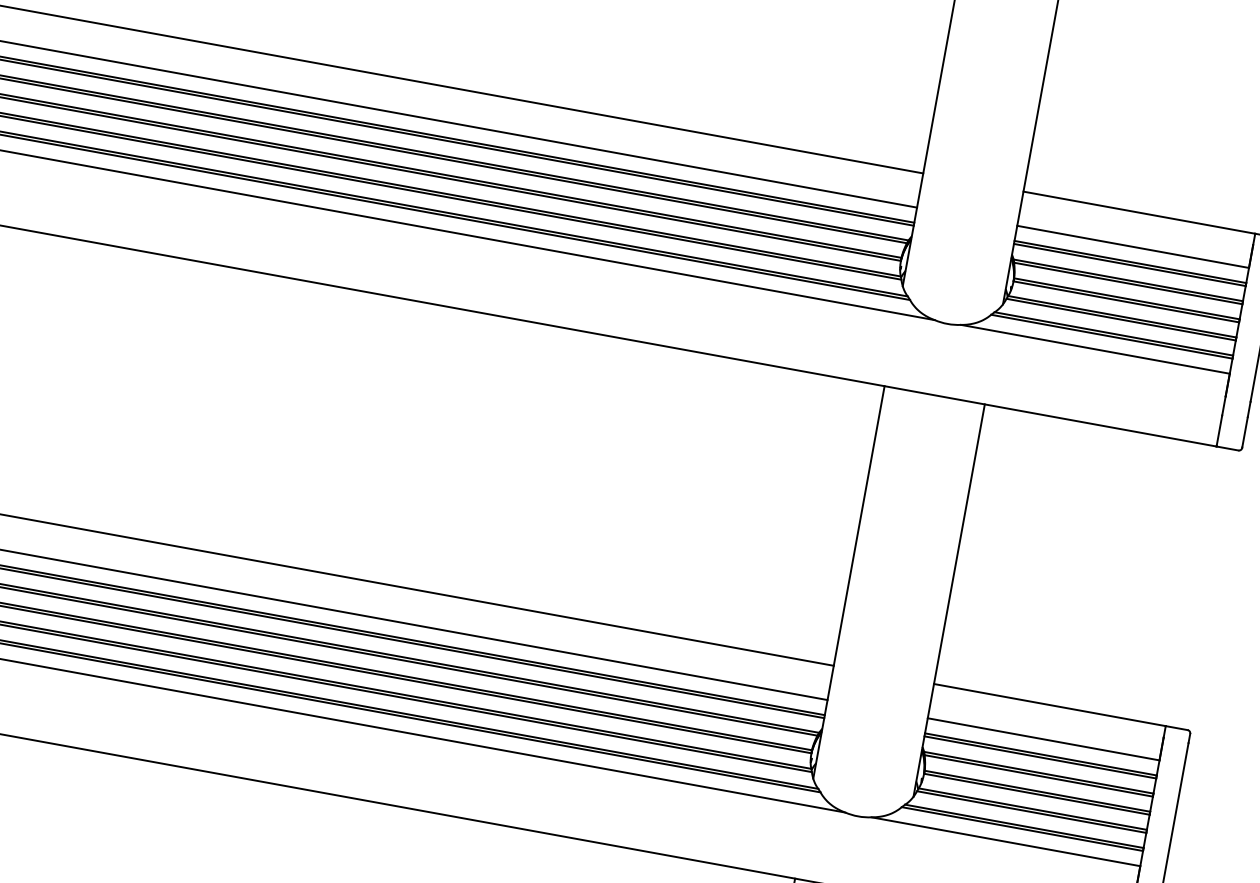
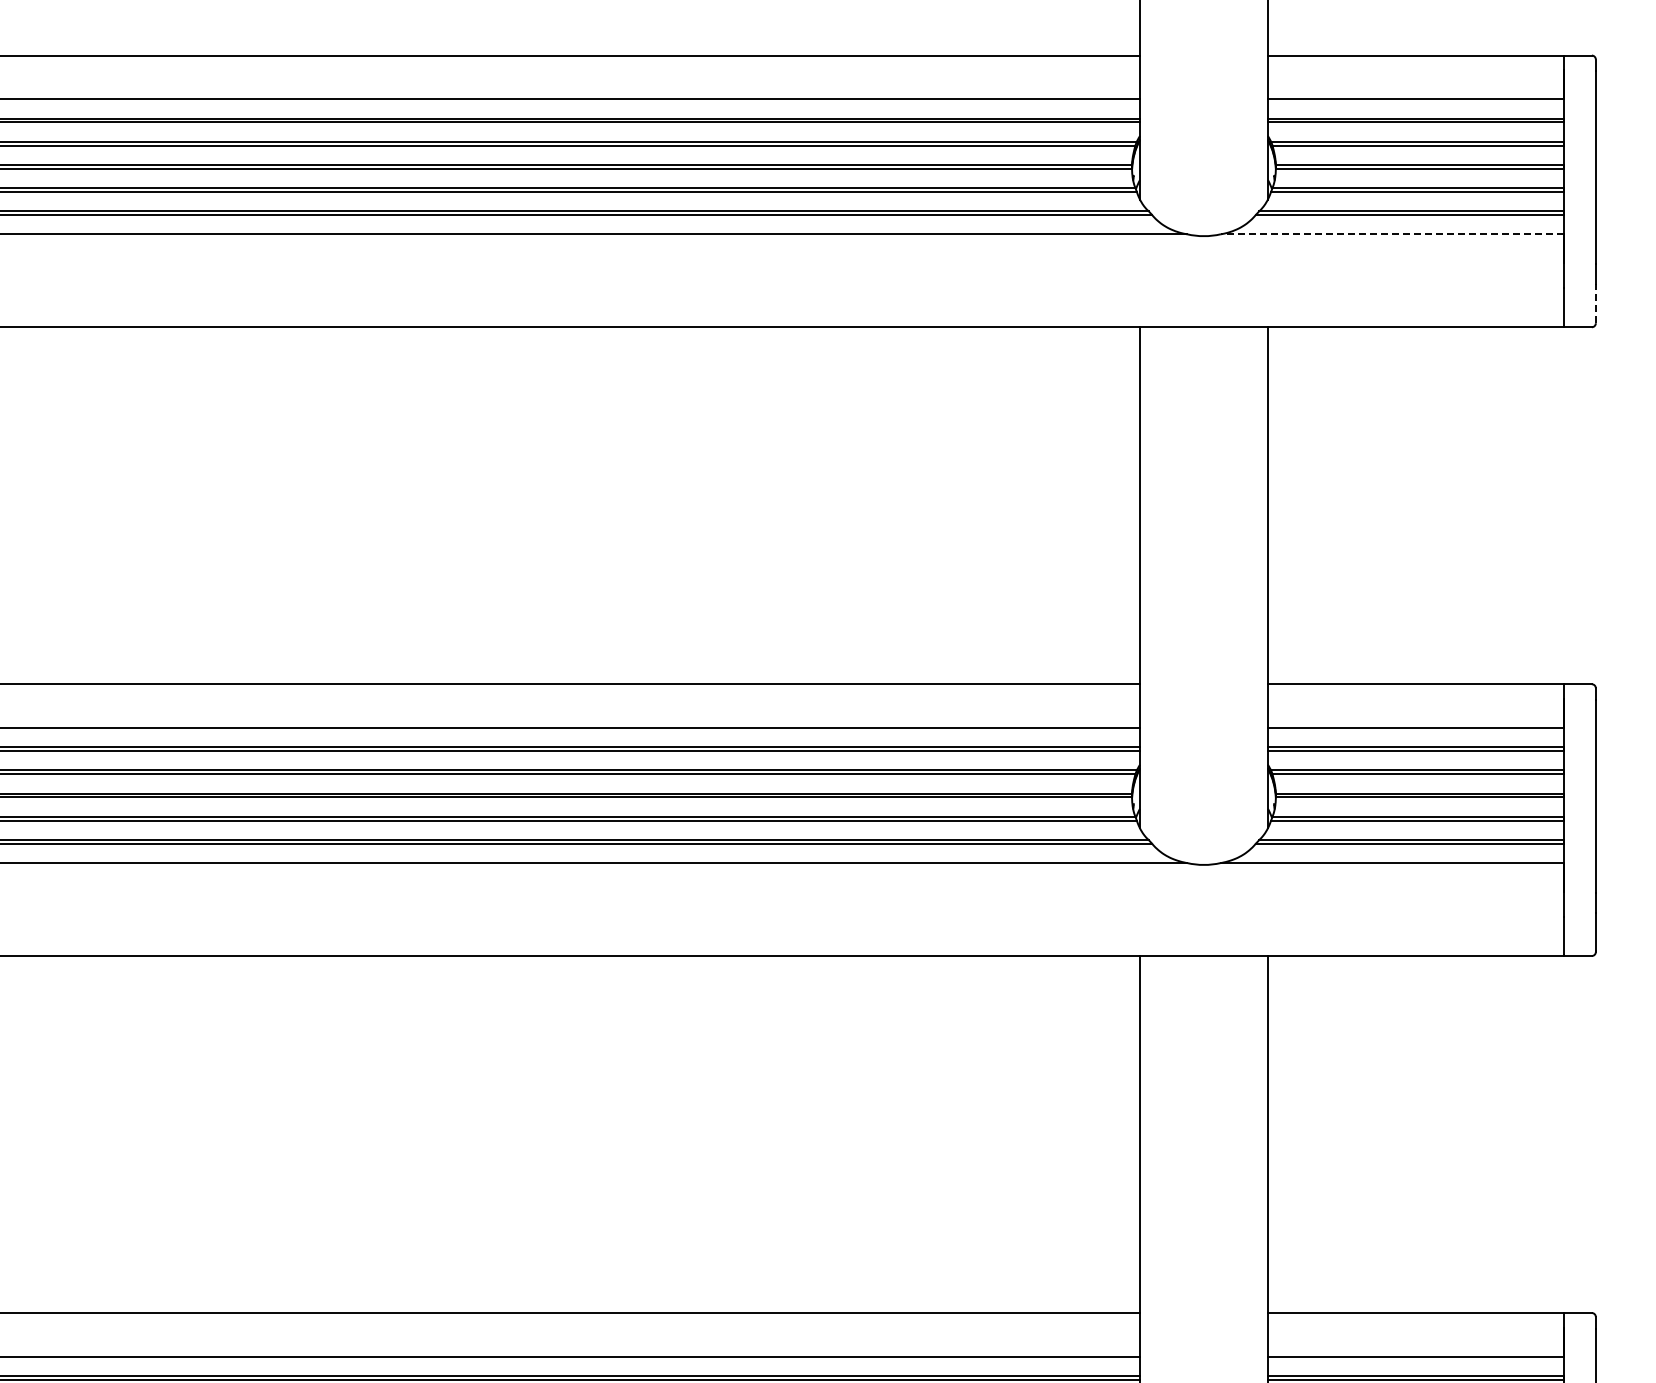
line: (1095, 349) -> (1392, 234), solid -> dashed
line: (1244, 431) -> (1595, 302), solid -> dashed

